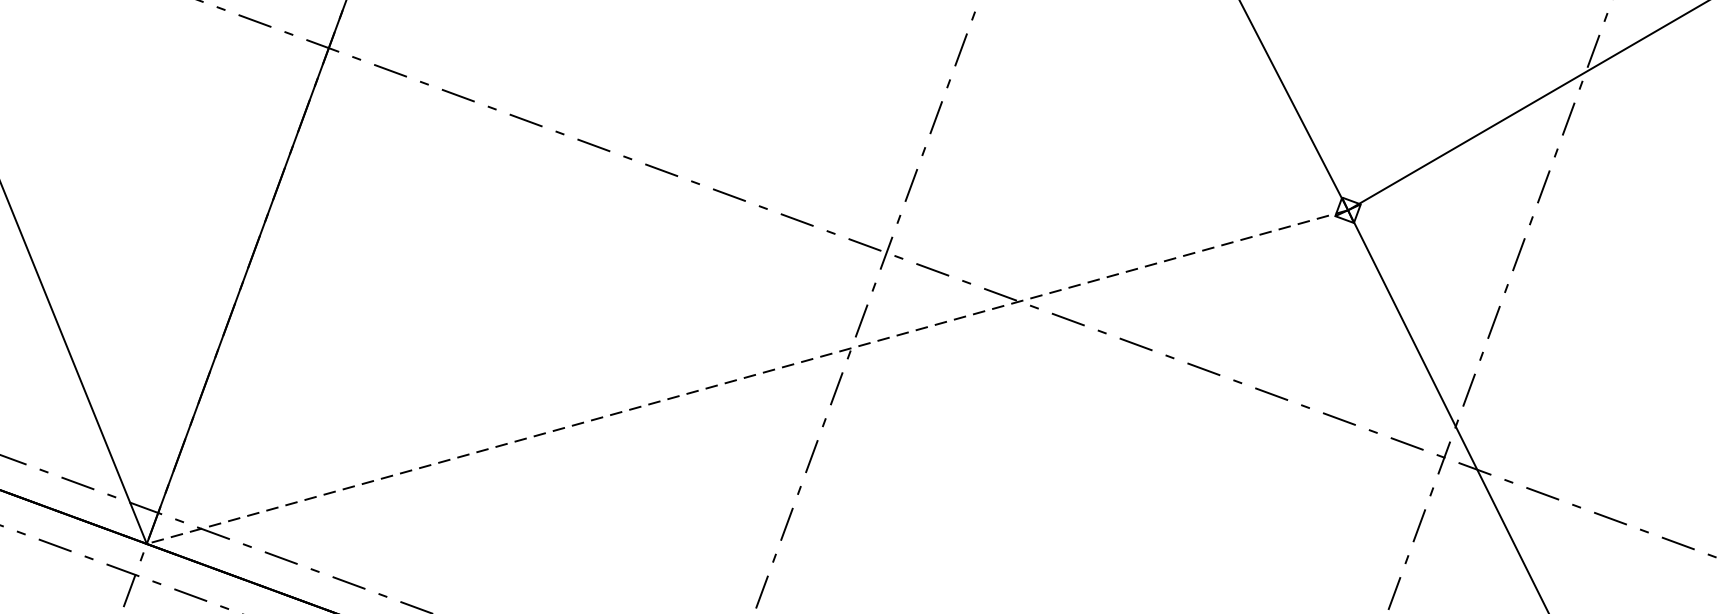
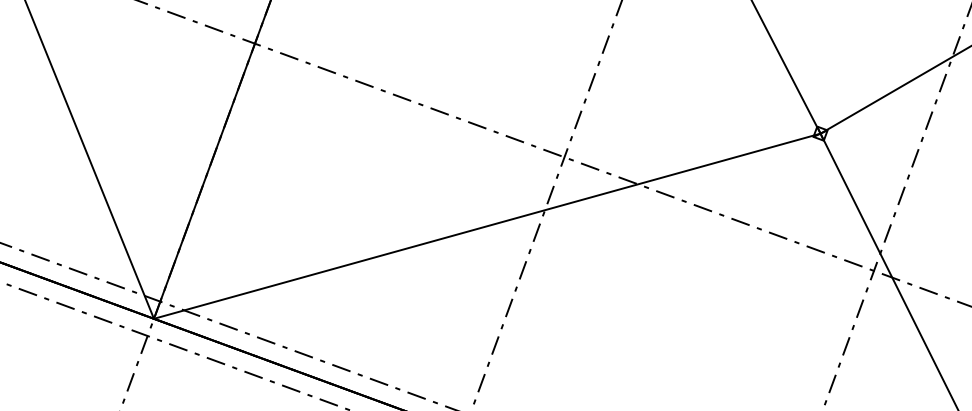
line: (747, 377) -> (487, 226), dashed -> solid

